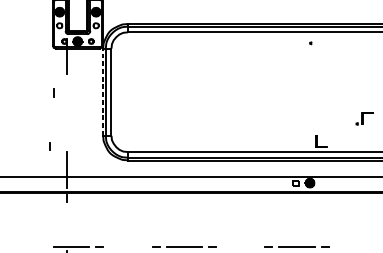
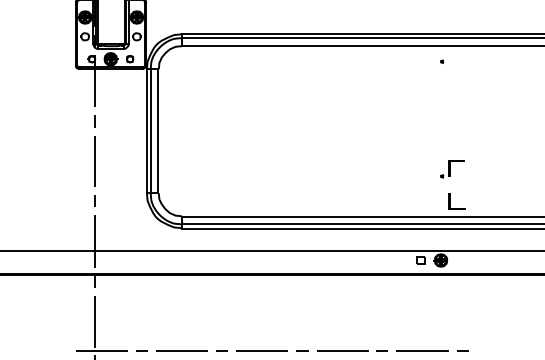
line: (102, 92) -> (146, 131), dashed -> solid
line: (53, 93) -> (94, 121), moved
line: (66, 113) -> (95, 161), added
part: (364, 119) -> (452, 169), moved
line: (49, 145) -> (94, 200), moved
line: (66, 226) -> (95, 321), added
line: (127, 246) -> (181, 350), added
line: (240, 246) -> (342, 350), added

